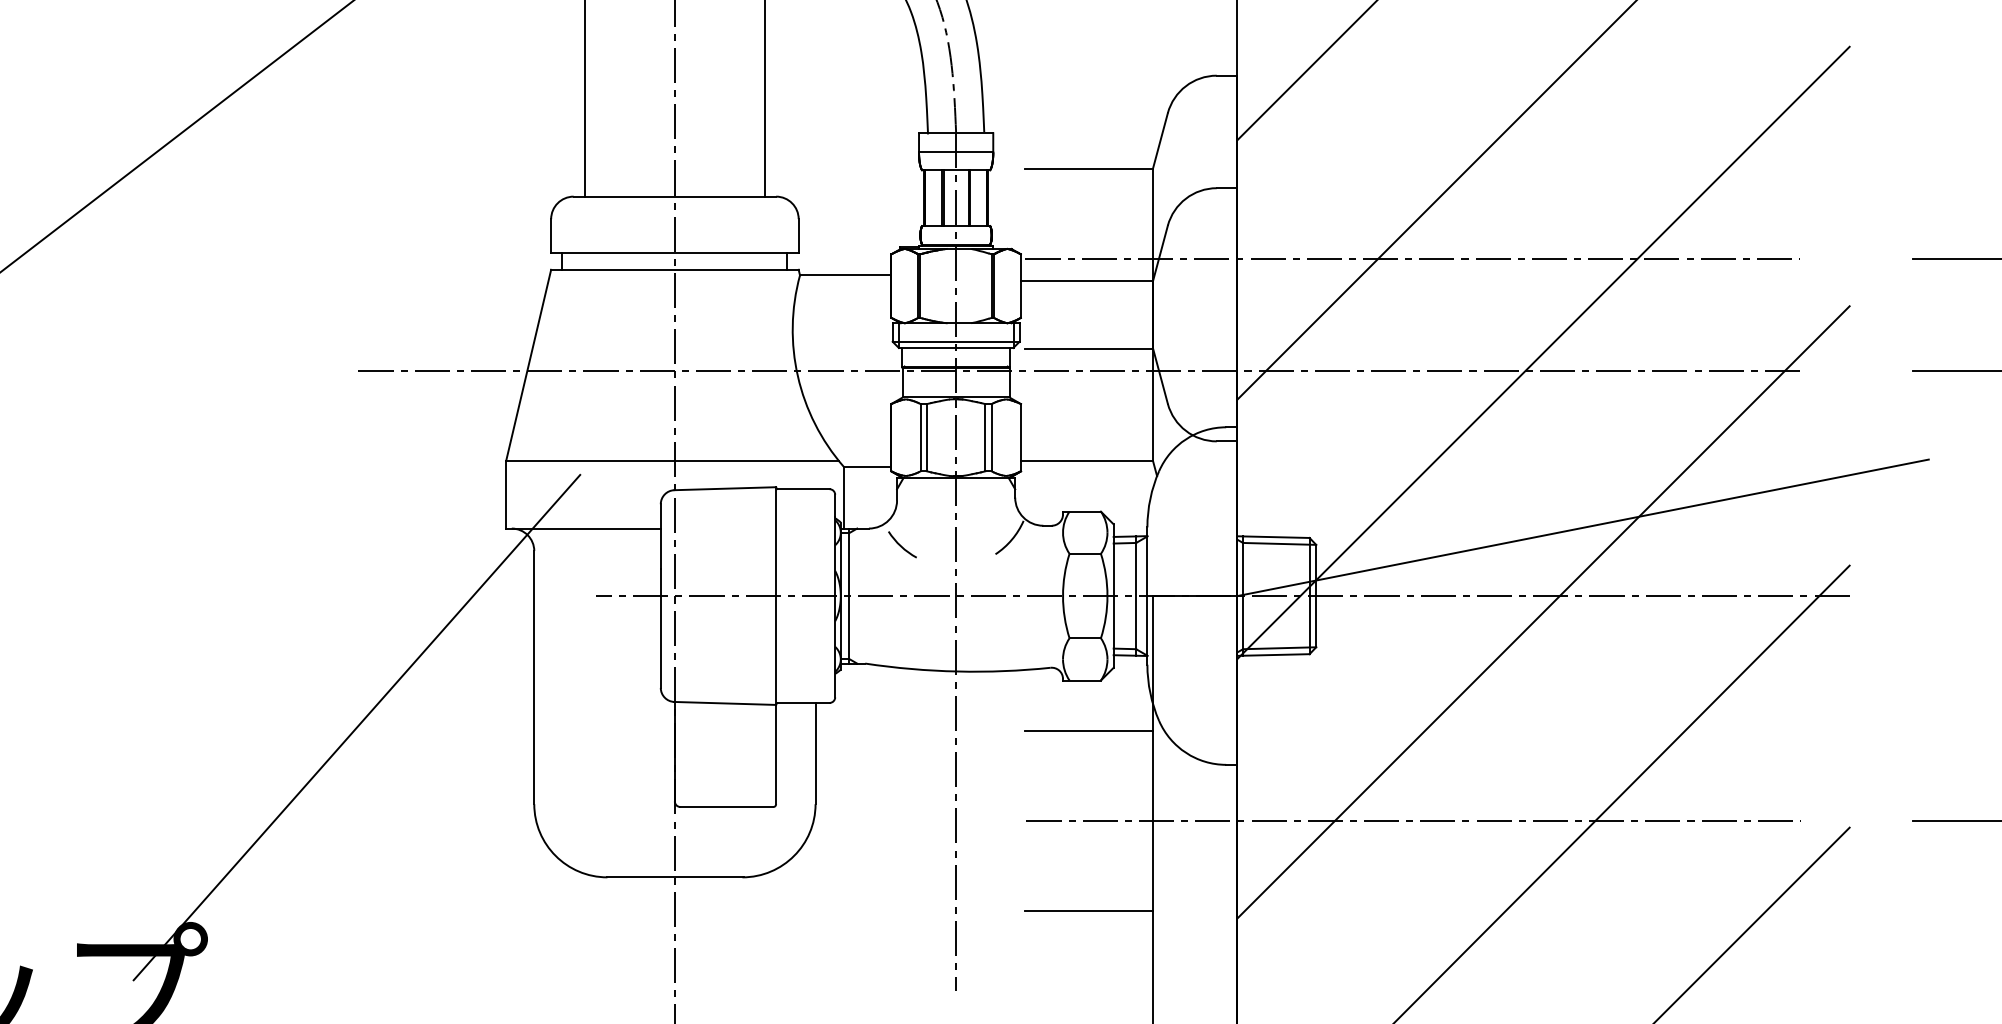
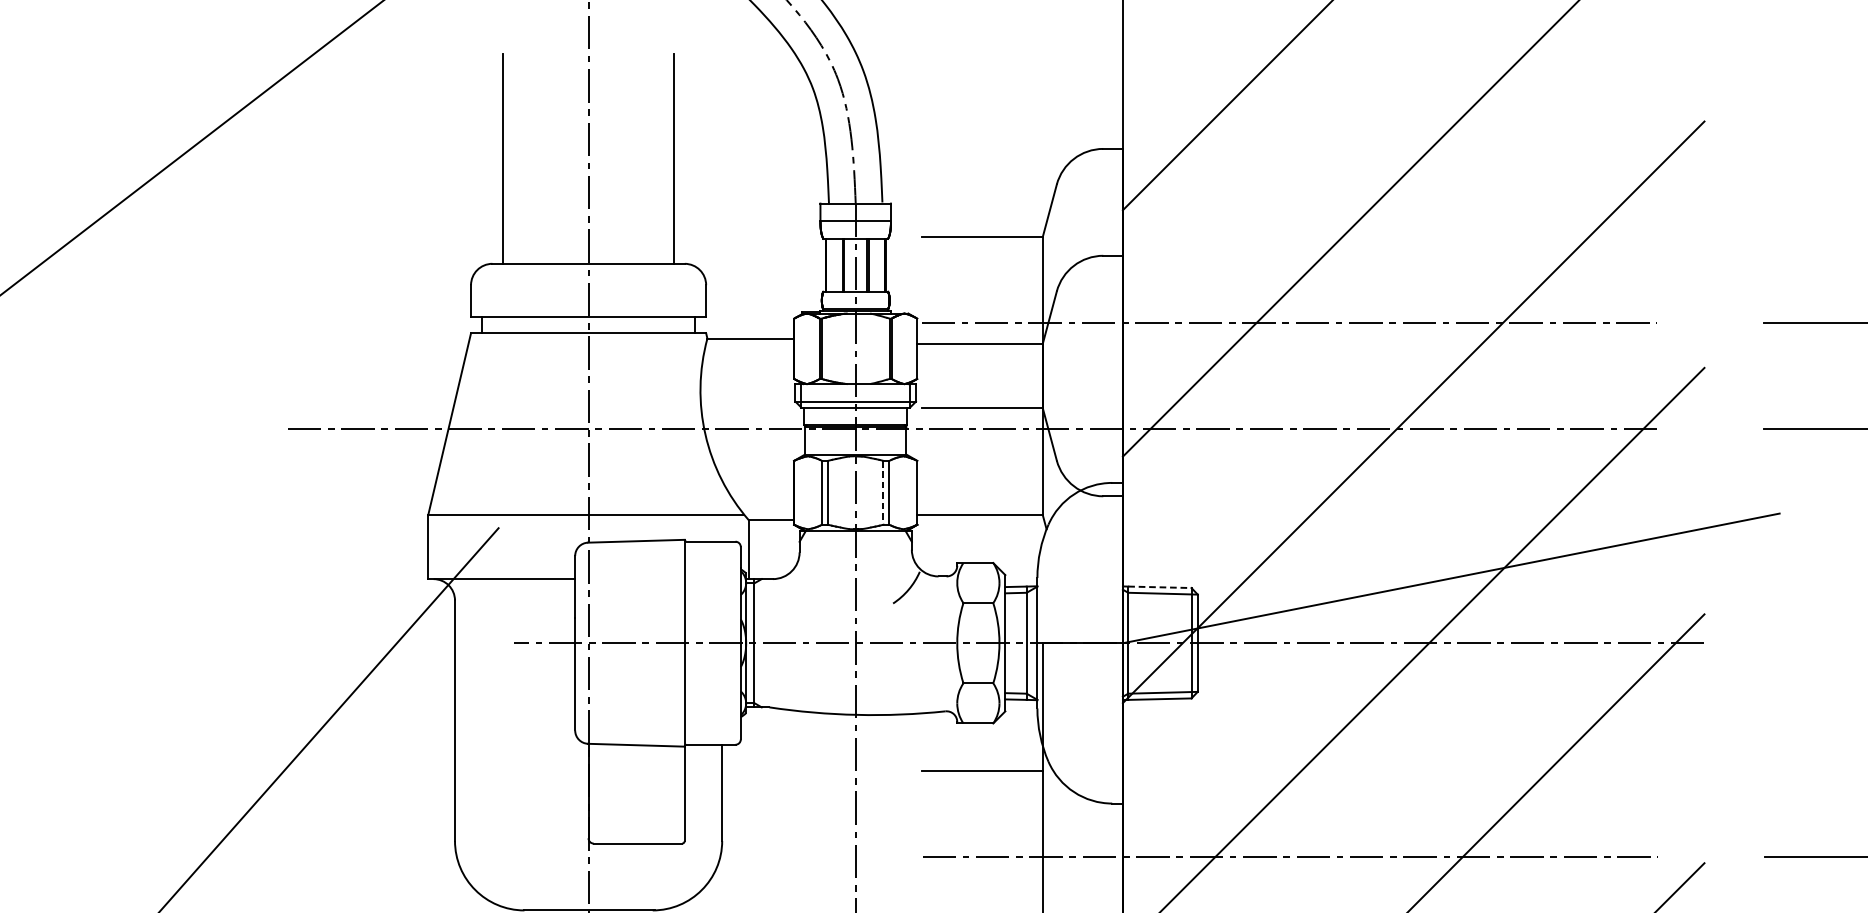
line: (985, 437) -> (883, 492), solid -> dashed
line: (1276, 537) -> (1160, 587), solid -> dashed
arc: (901, 545) -> (803, 595), removed

